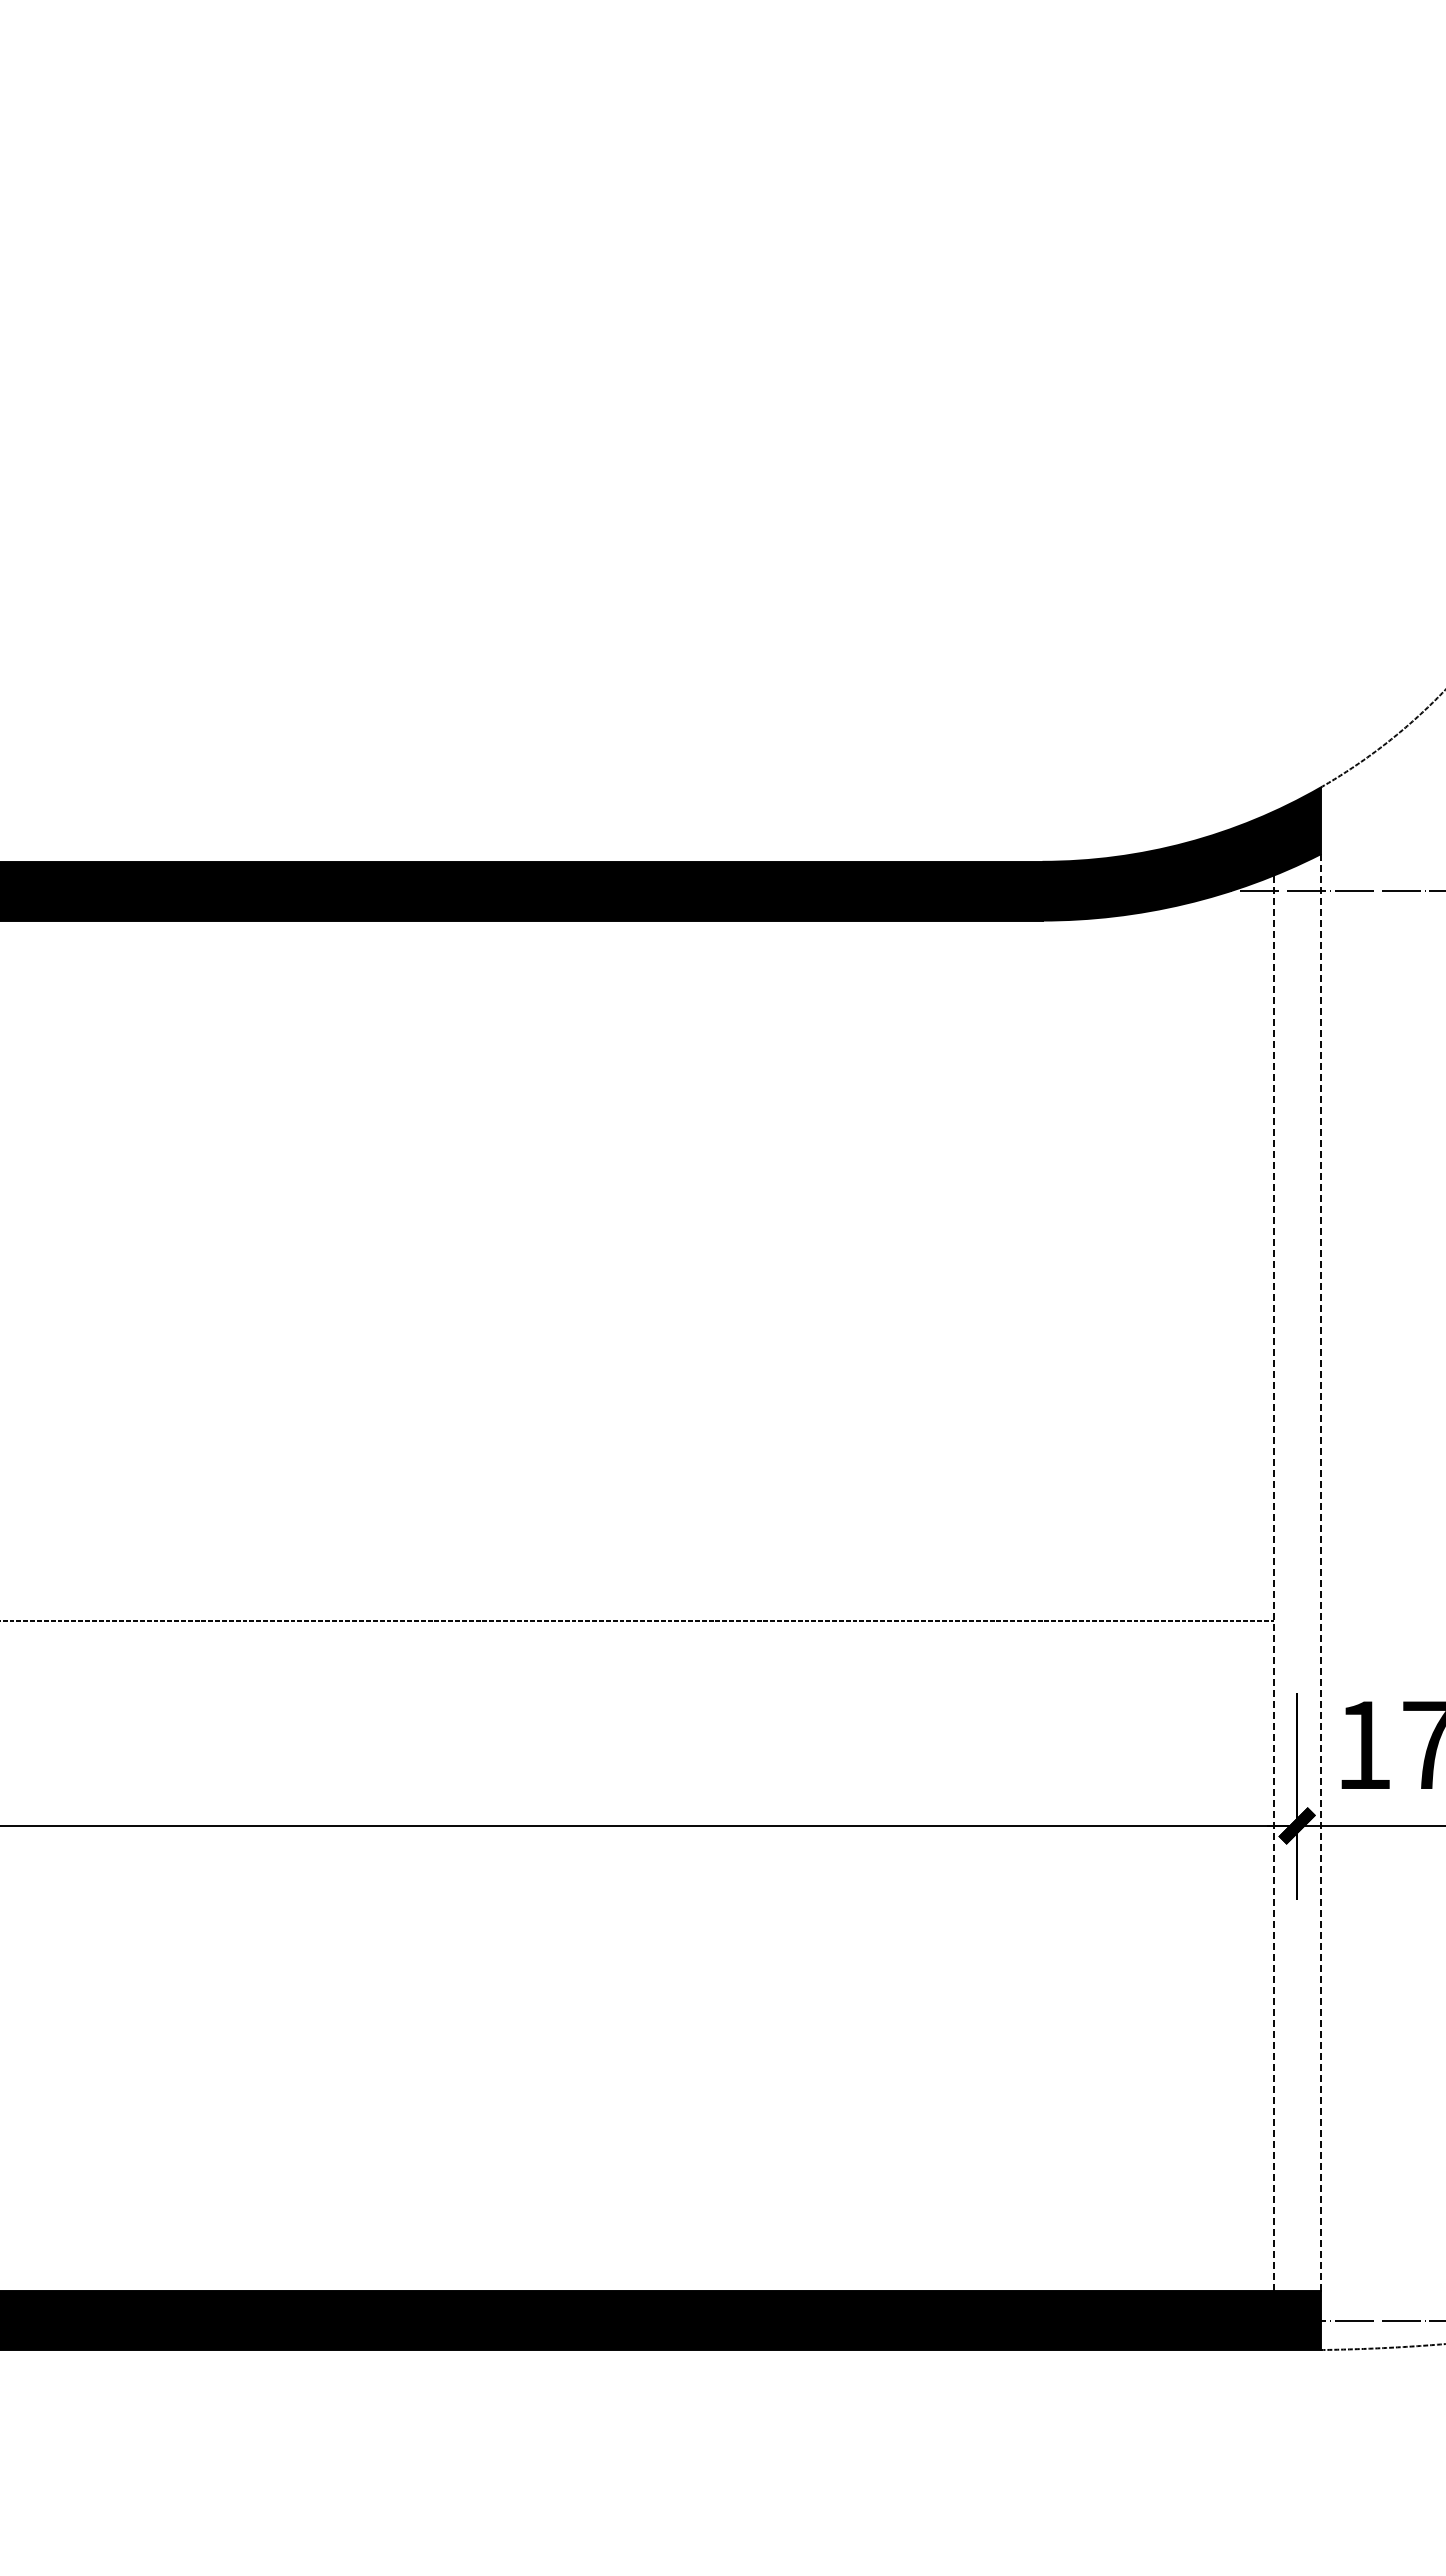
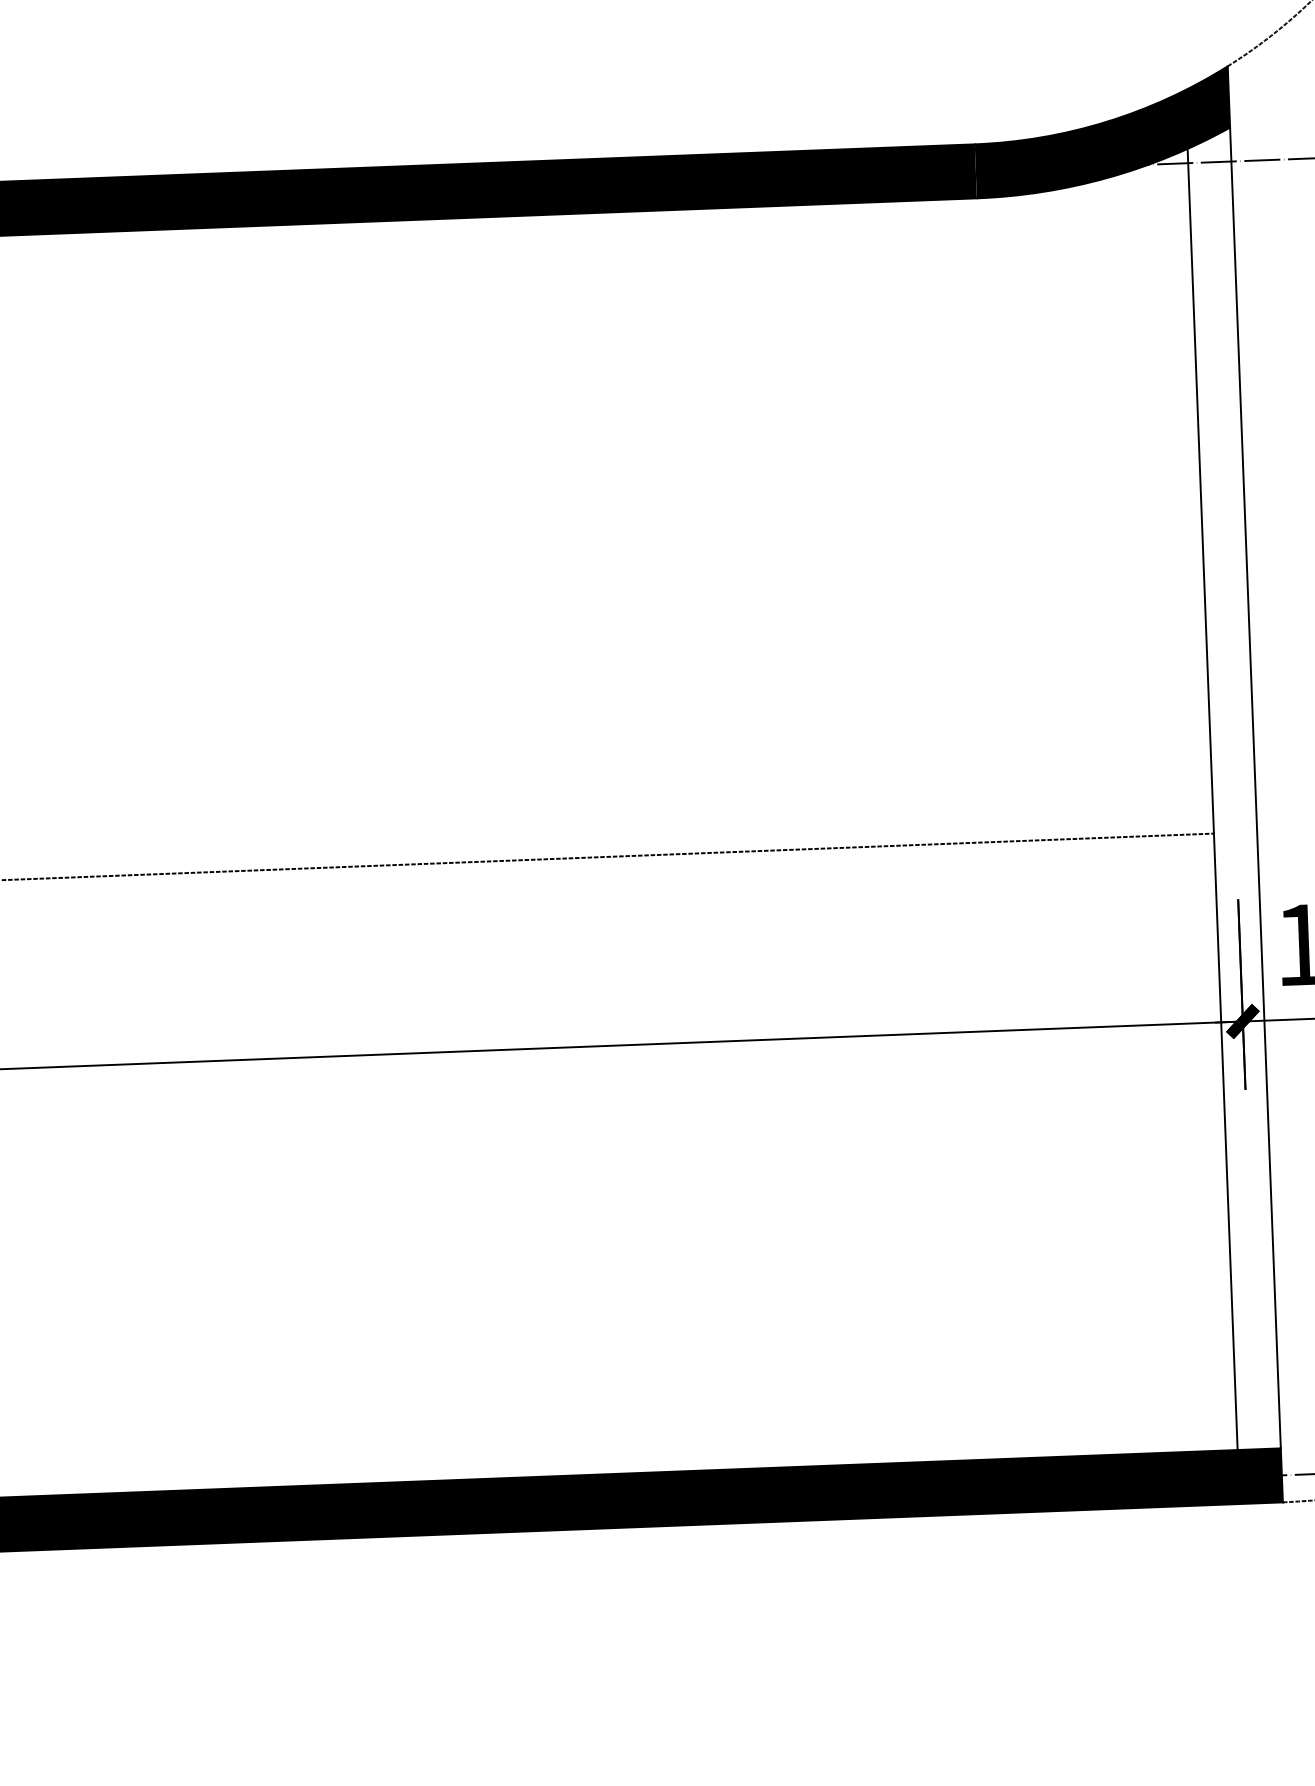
line: (1320, 1572) -> (1255, 787), dashed -> solid
line: (1273, 1583) -> (1212, 799), dashed -> solid

